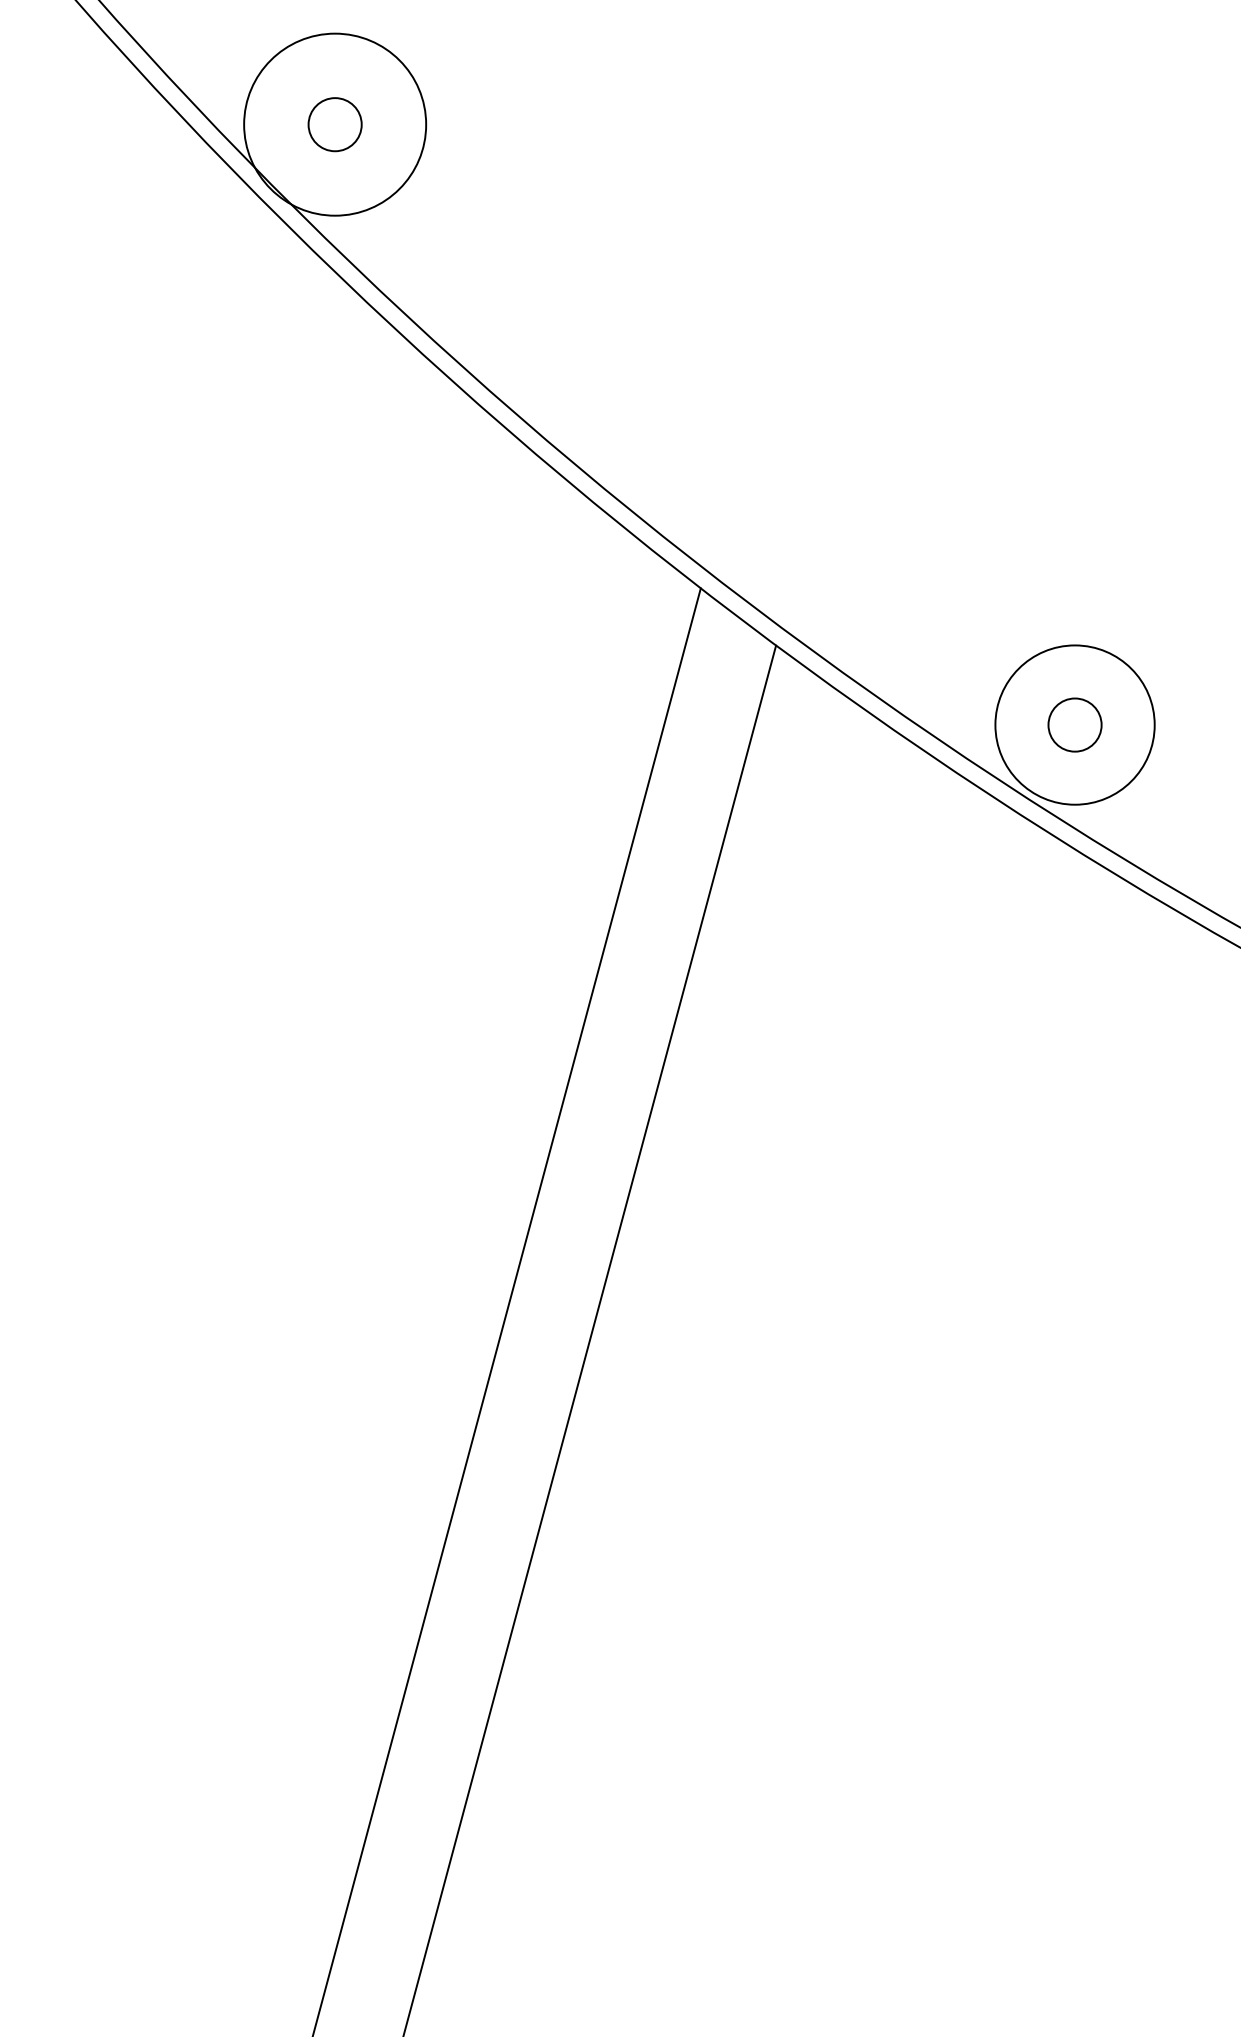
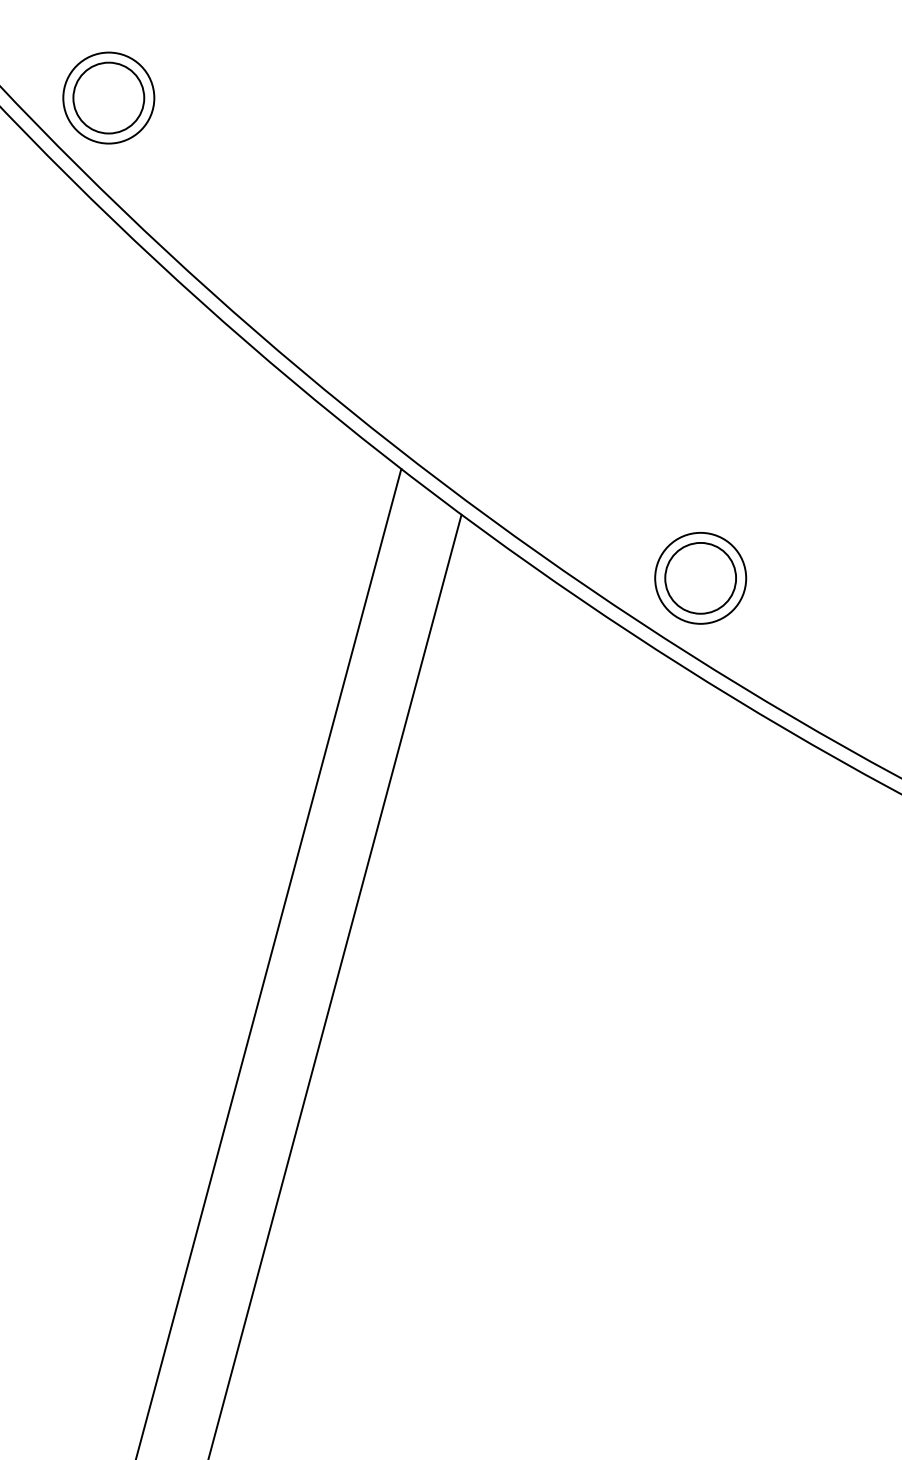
circle: (334, 124) -> (108, 97), size x1.67
circle: (335, 124) -> (109, 97), size x0.62
circle: (1074, 724) -> (700, 577), size x0.71
circle: (1074, 724) -> (700, 577), size x1.67

